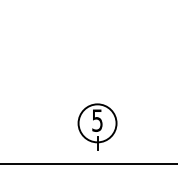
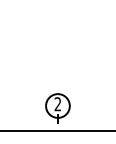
text: (96, 120) -> (57, 104), 5 -> 2

